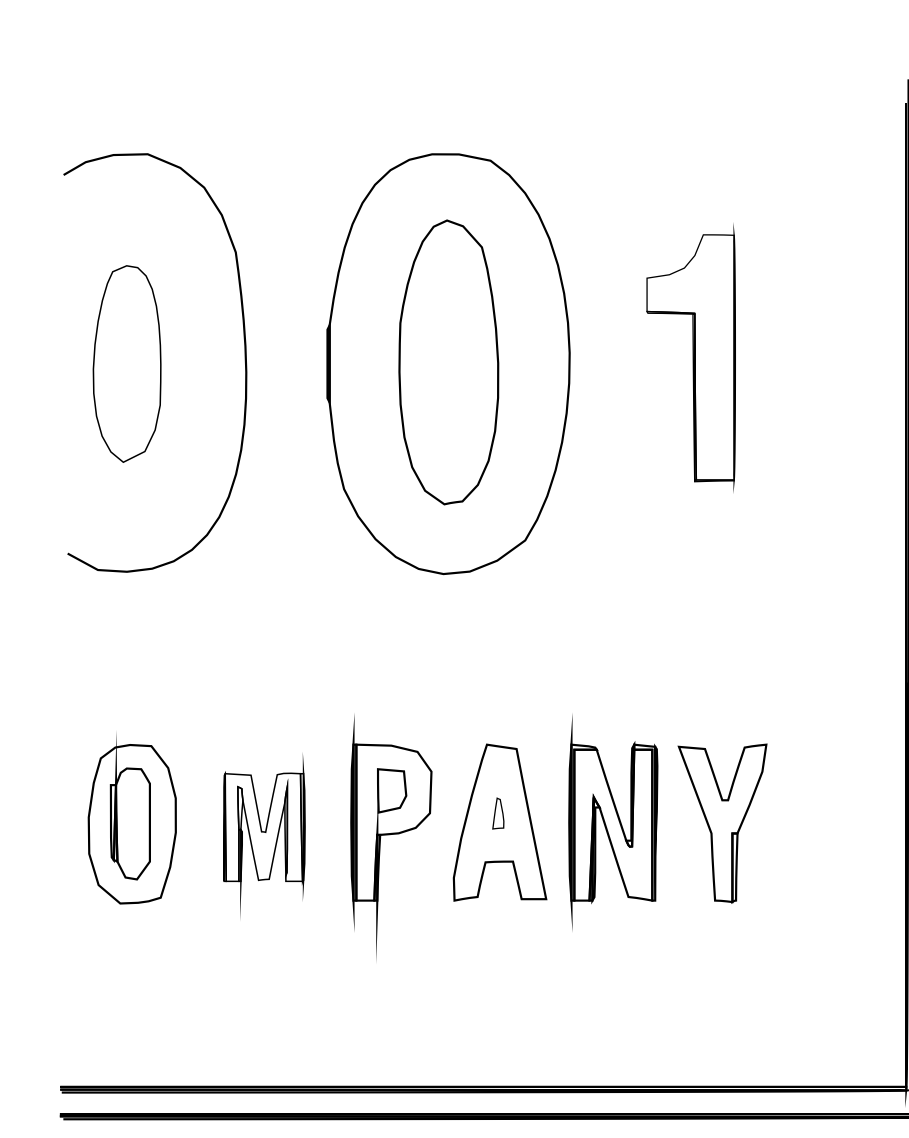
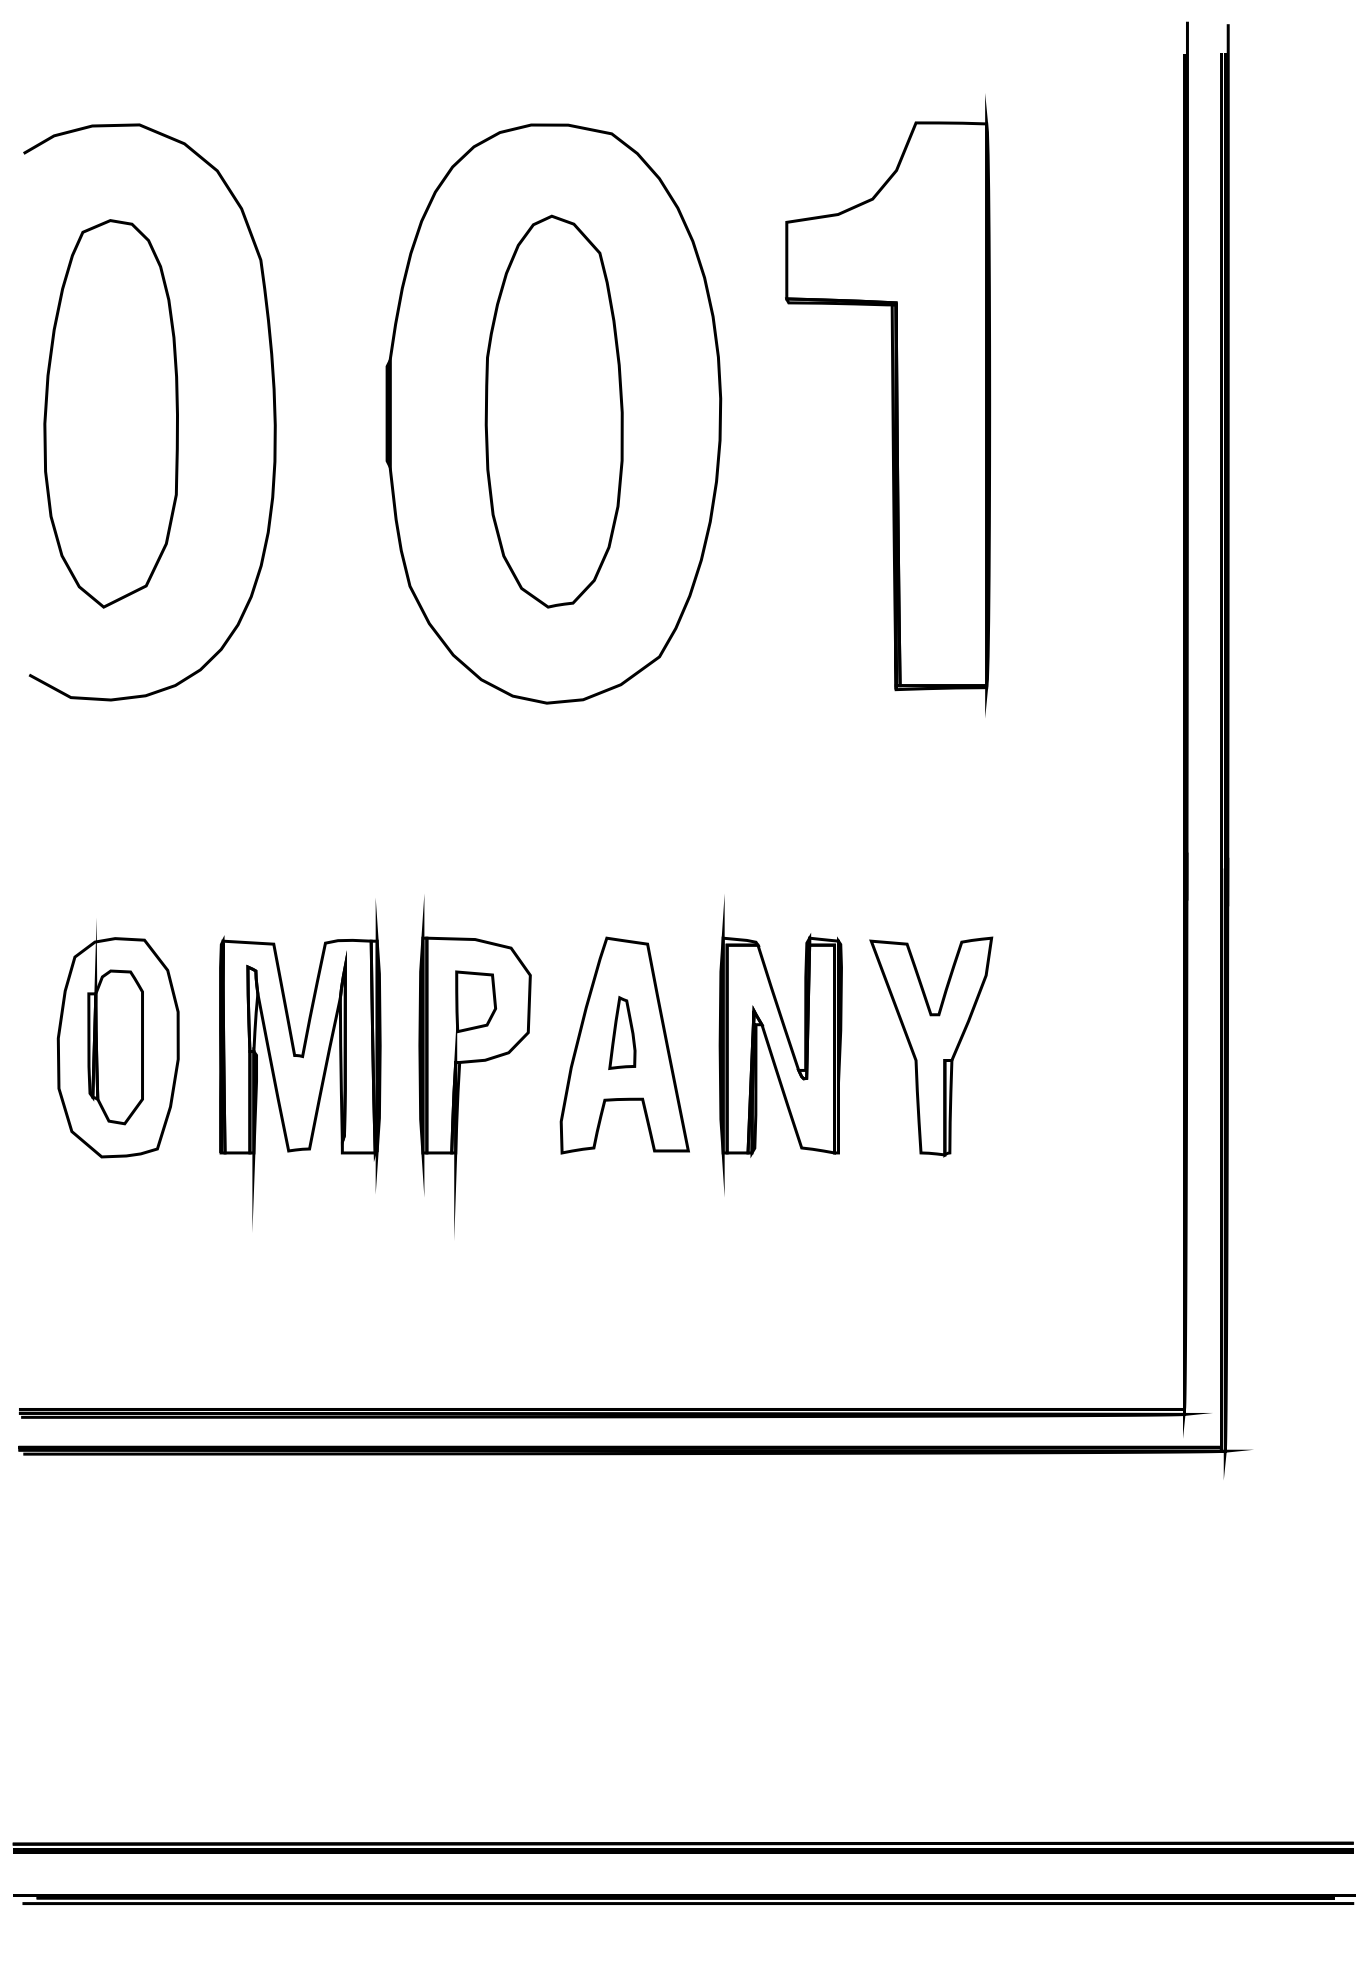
part: (690, 357) -> (887, 405), size x1.67
part: (126, 363) -> (110, 413), size x1.43
part: (498, 813) -> (622, 1032), size x1.67
part: (264, 836) -> (300, 1064), size x1.43

